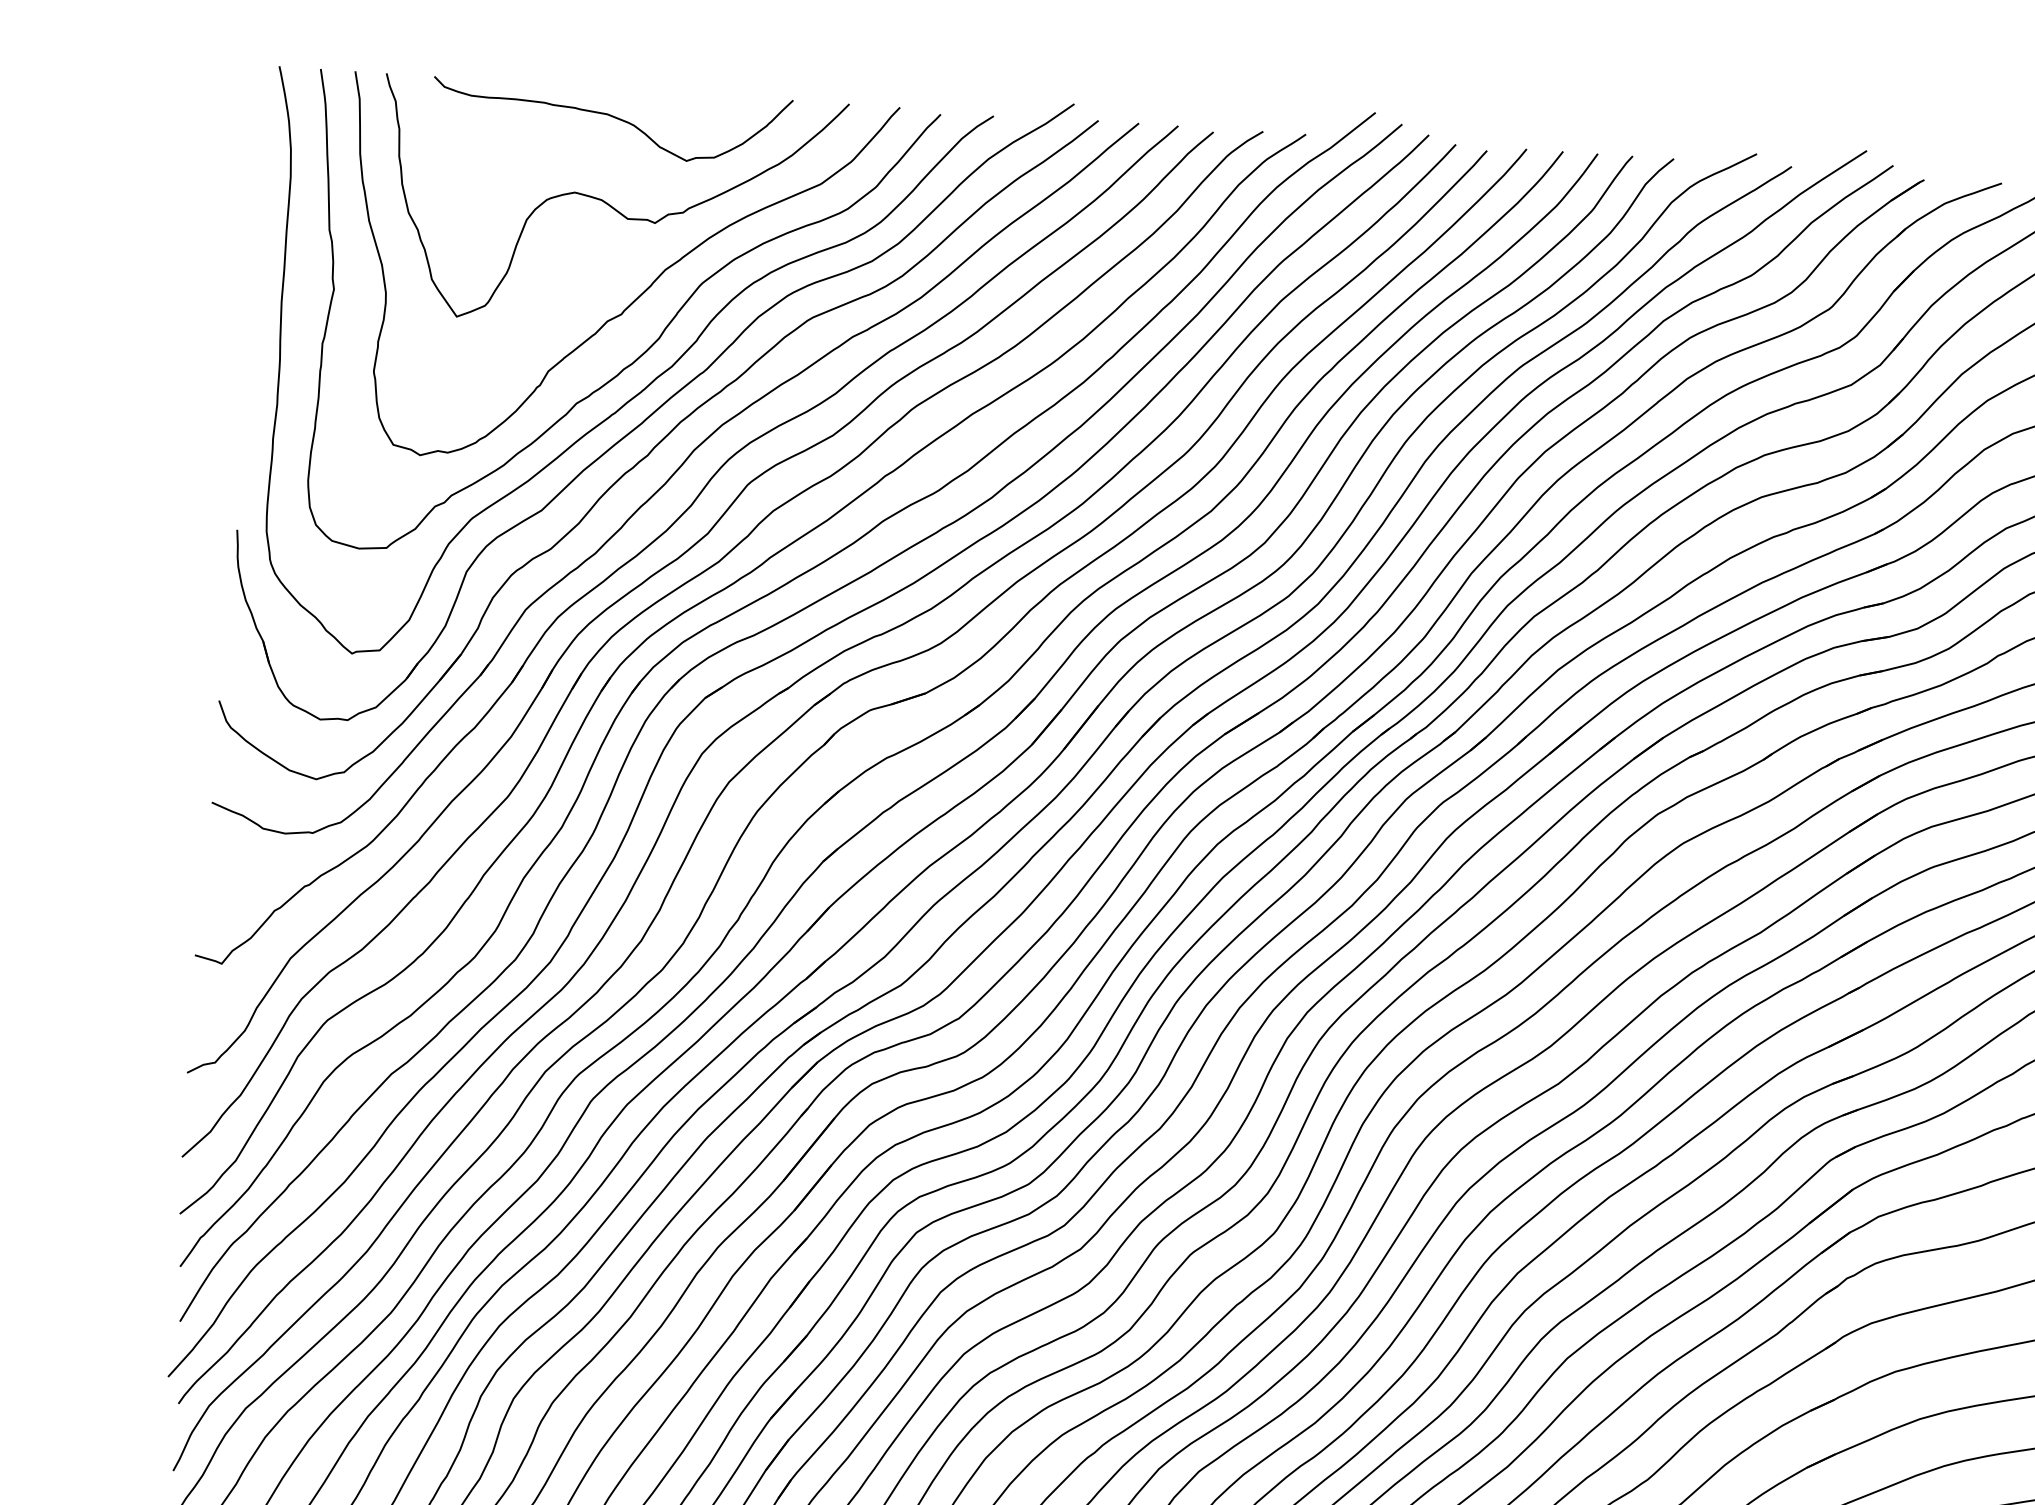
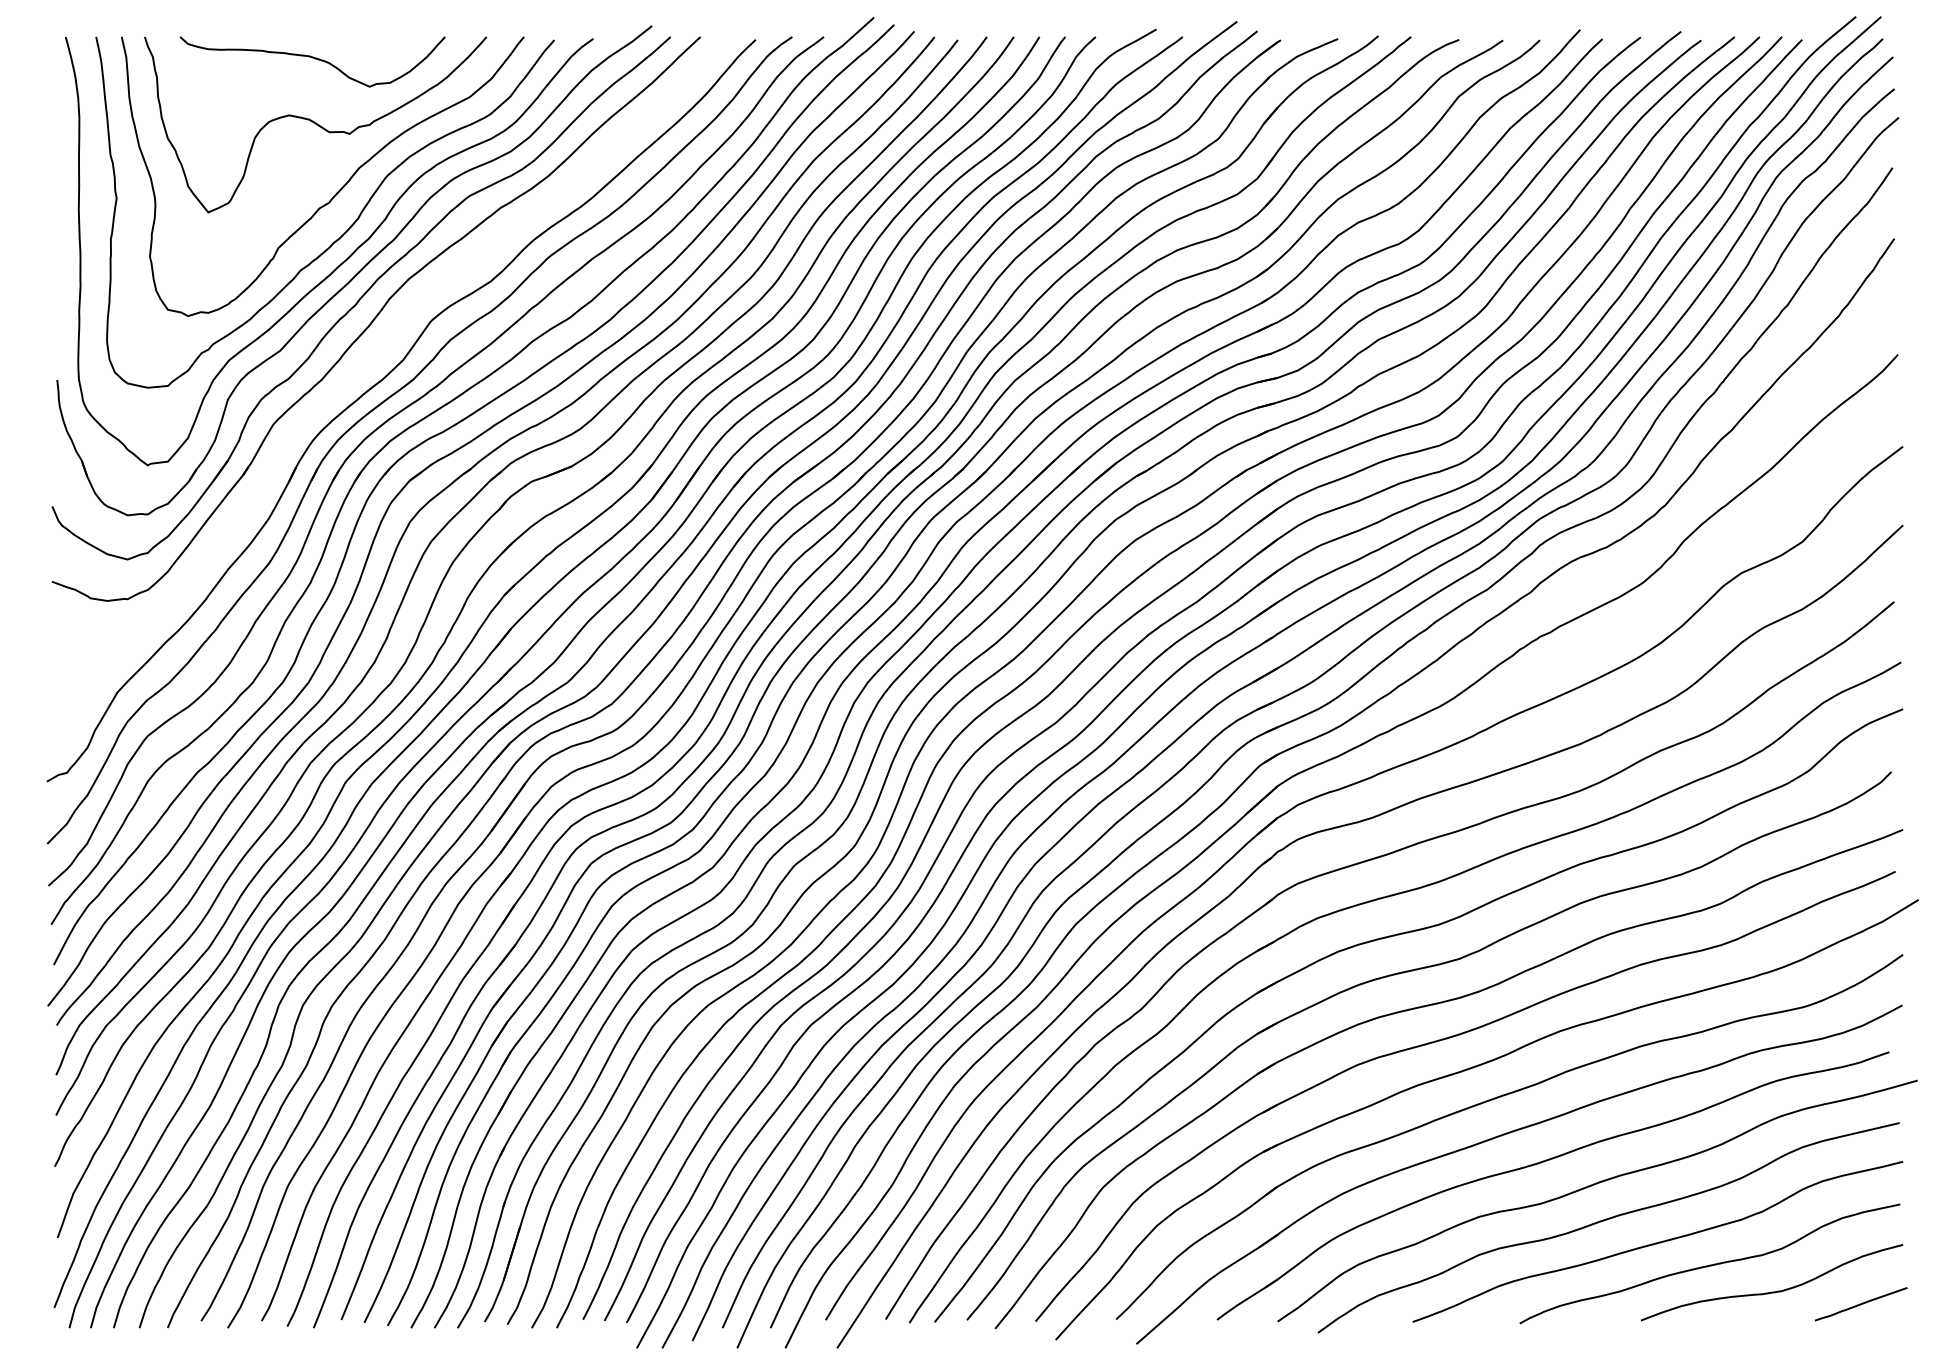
part: (671, 528) -> (376, 357), removed

